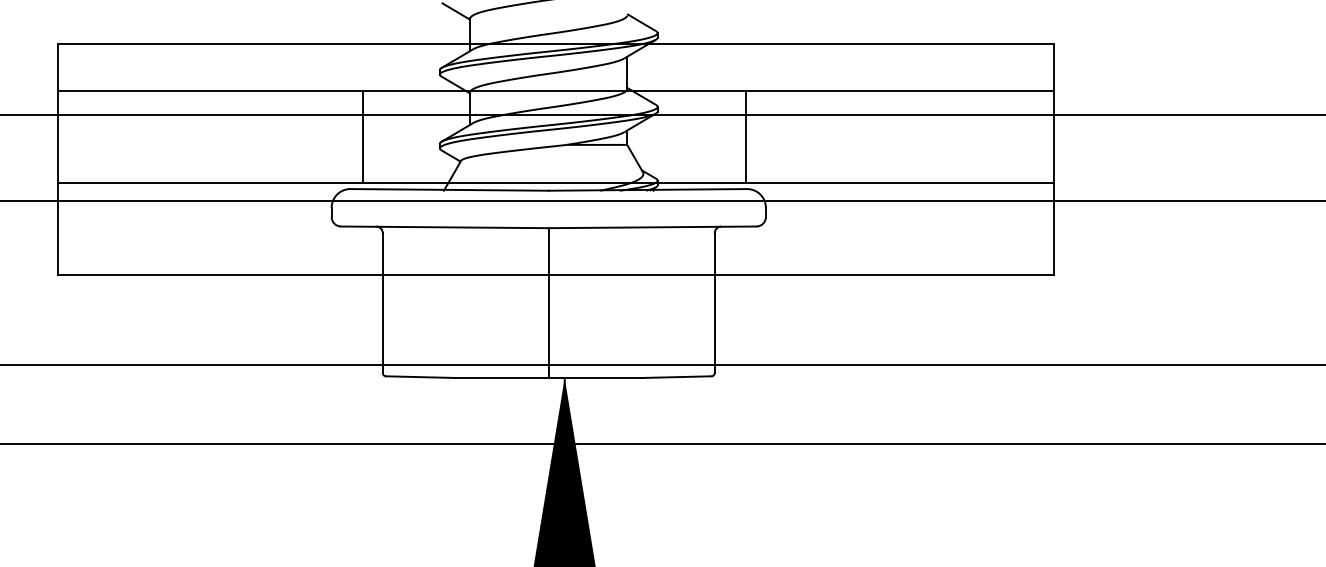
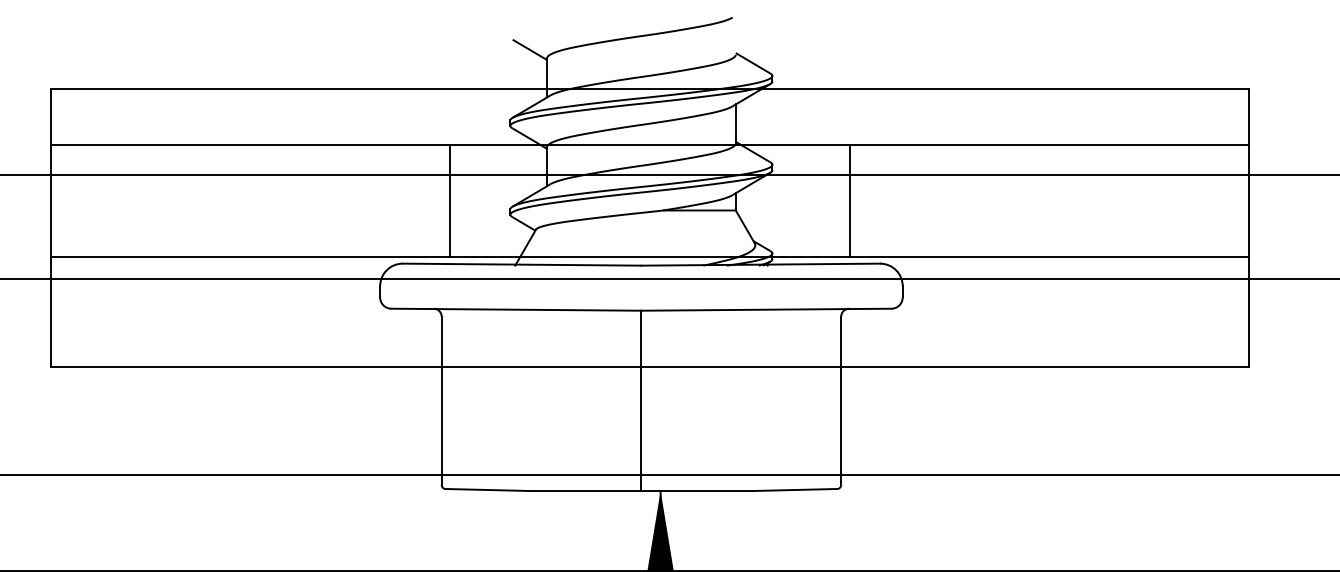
line: (362, 136) -> (449, 200), moved
line: (745, 136) -> (849, 200), moved

